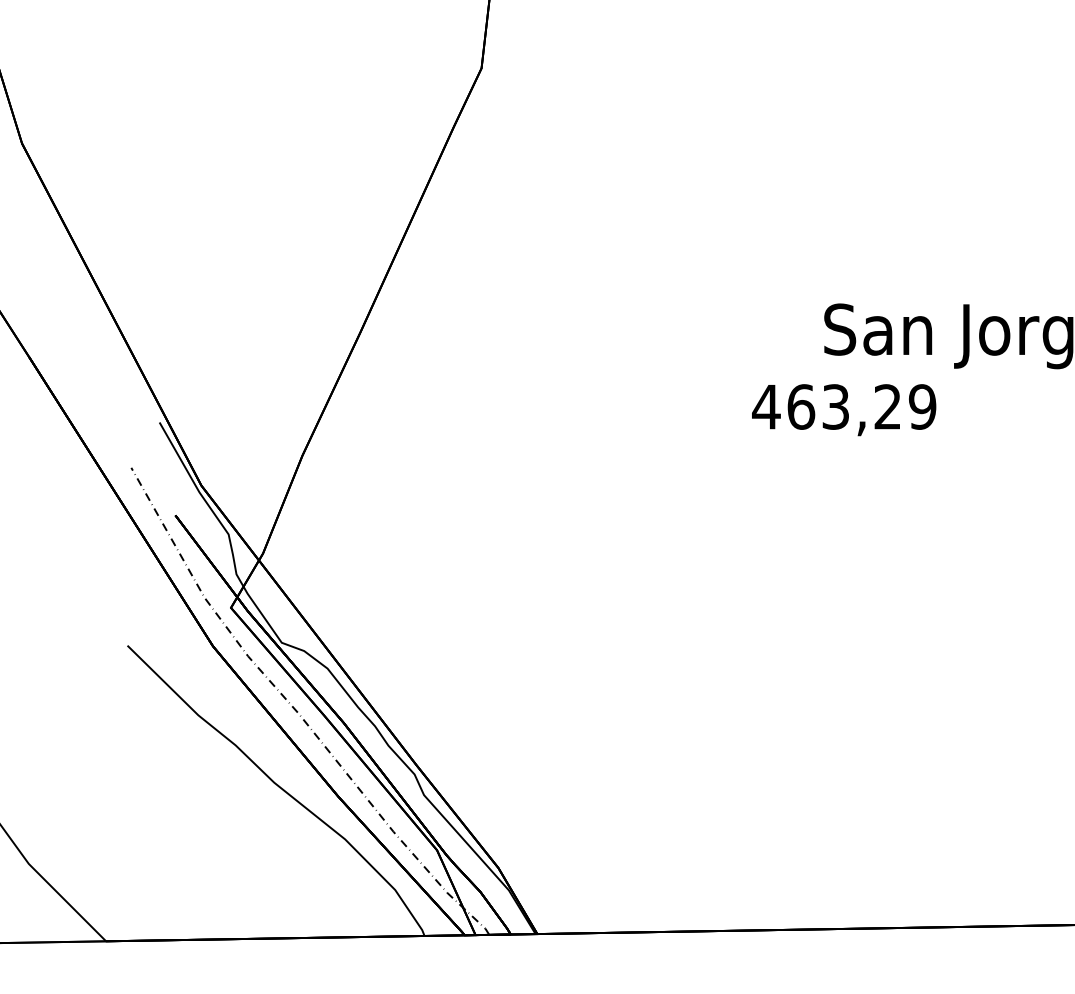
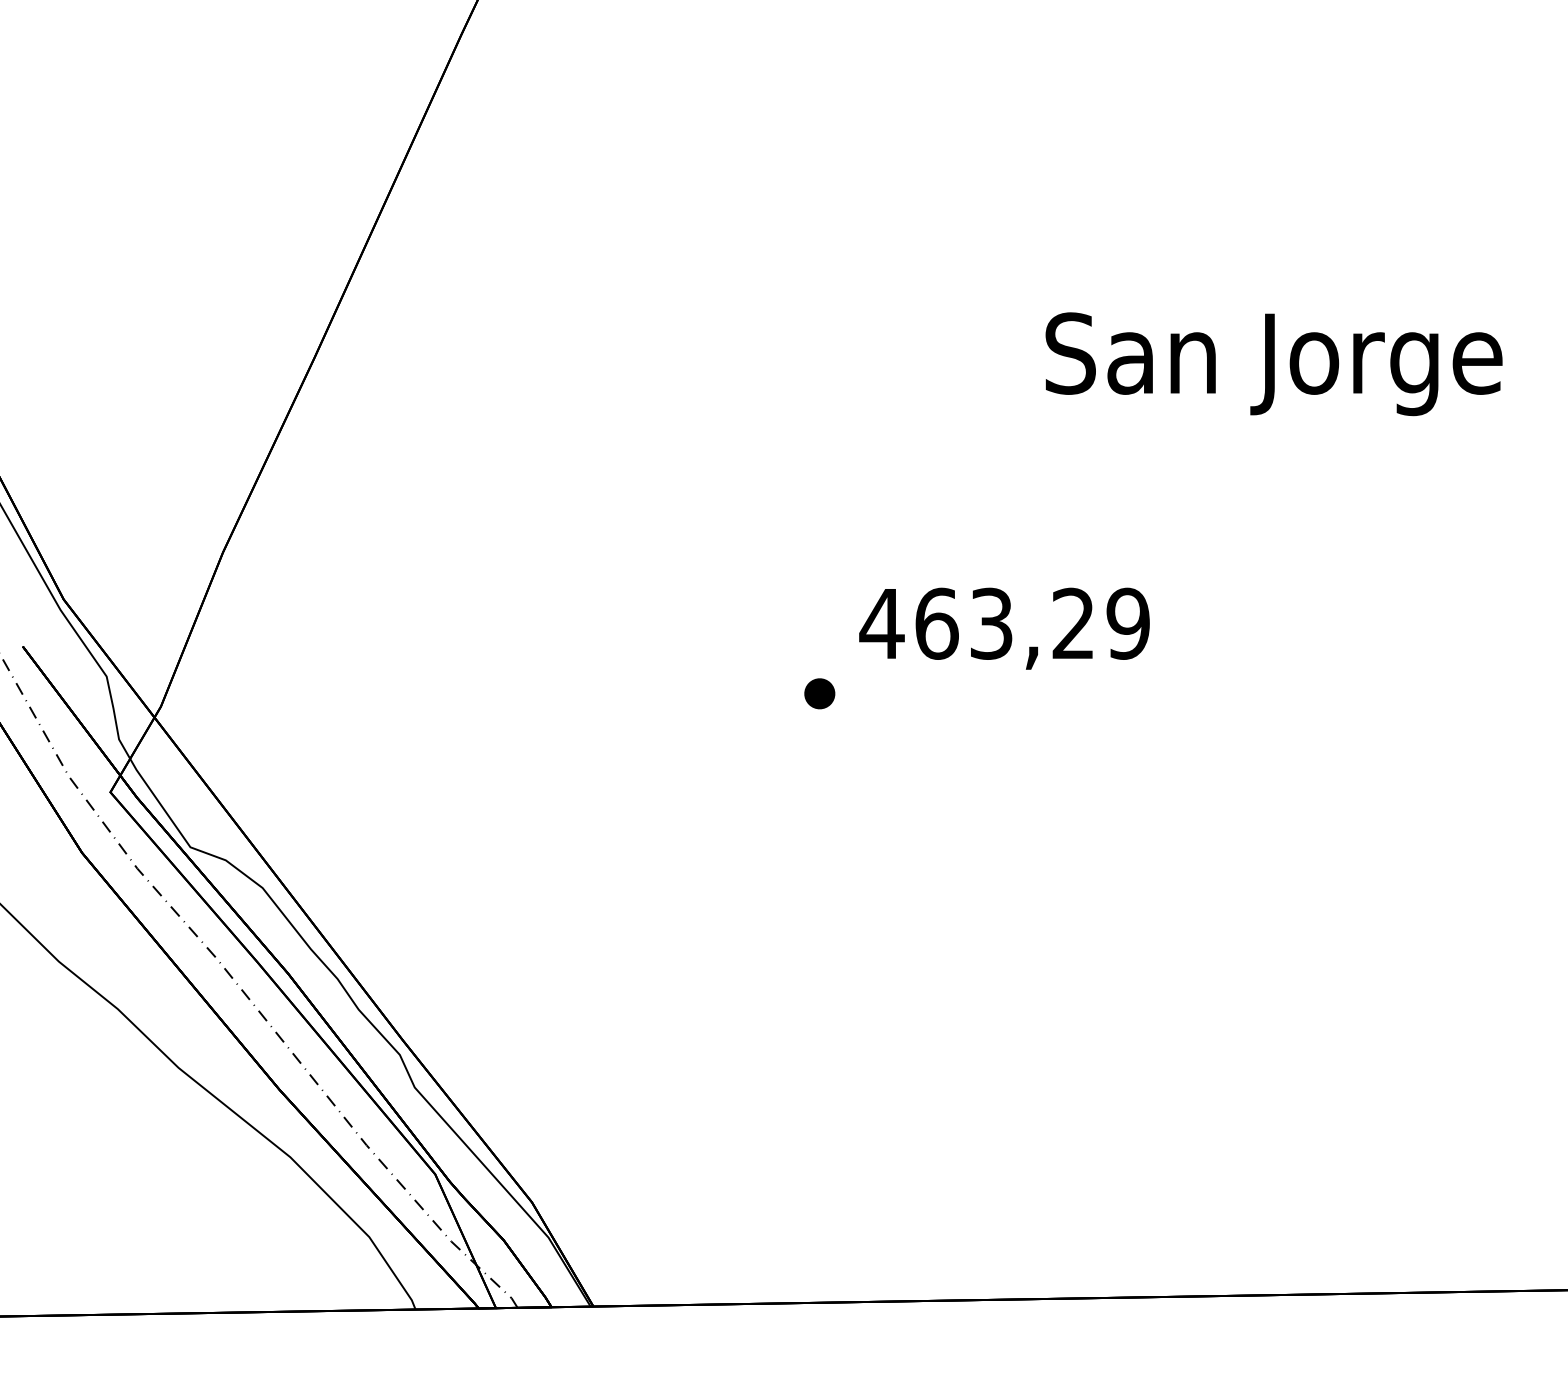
text: (844, 410) -> (1005, 629), moved
part: (680, 545) -> (819, 693), added

